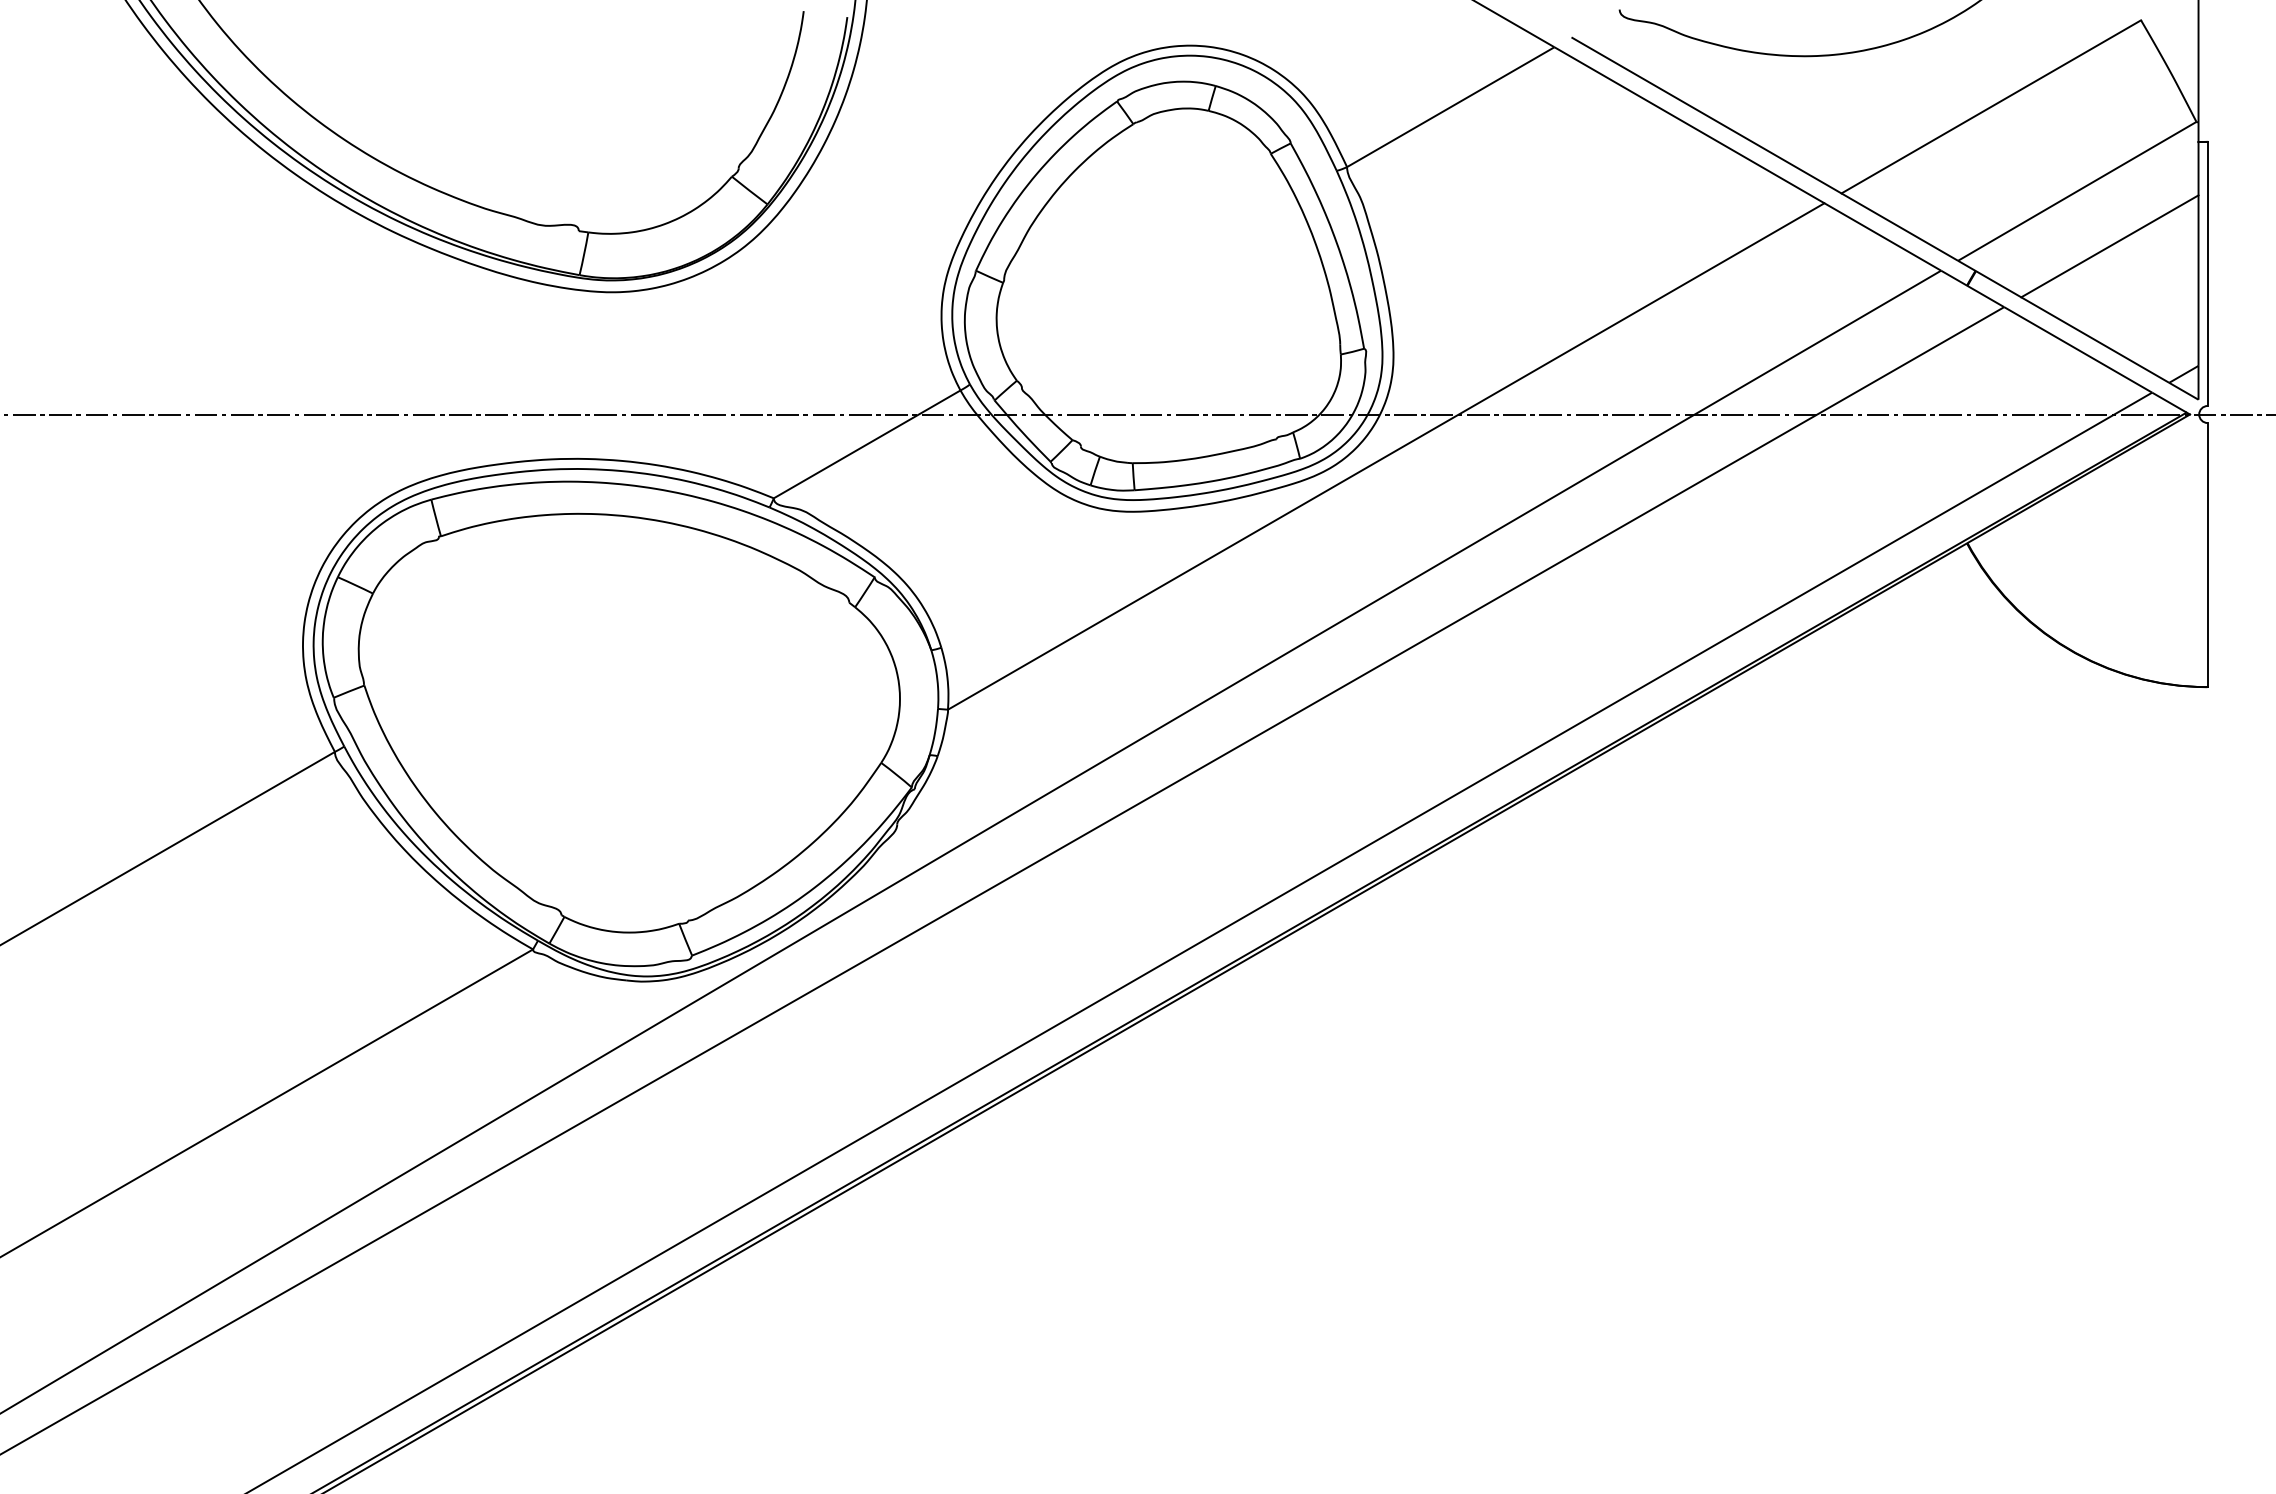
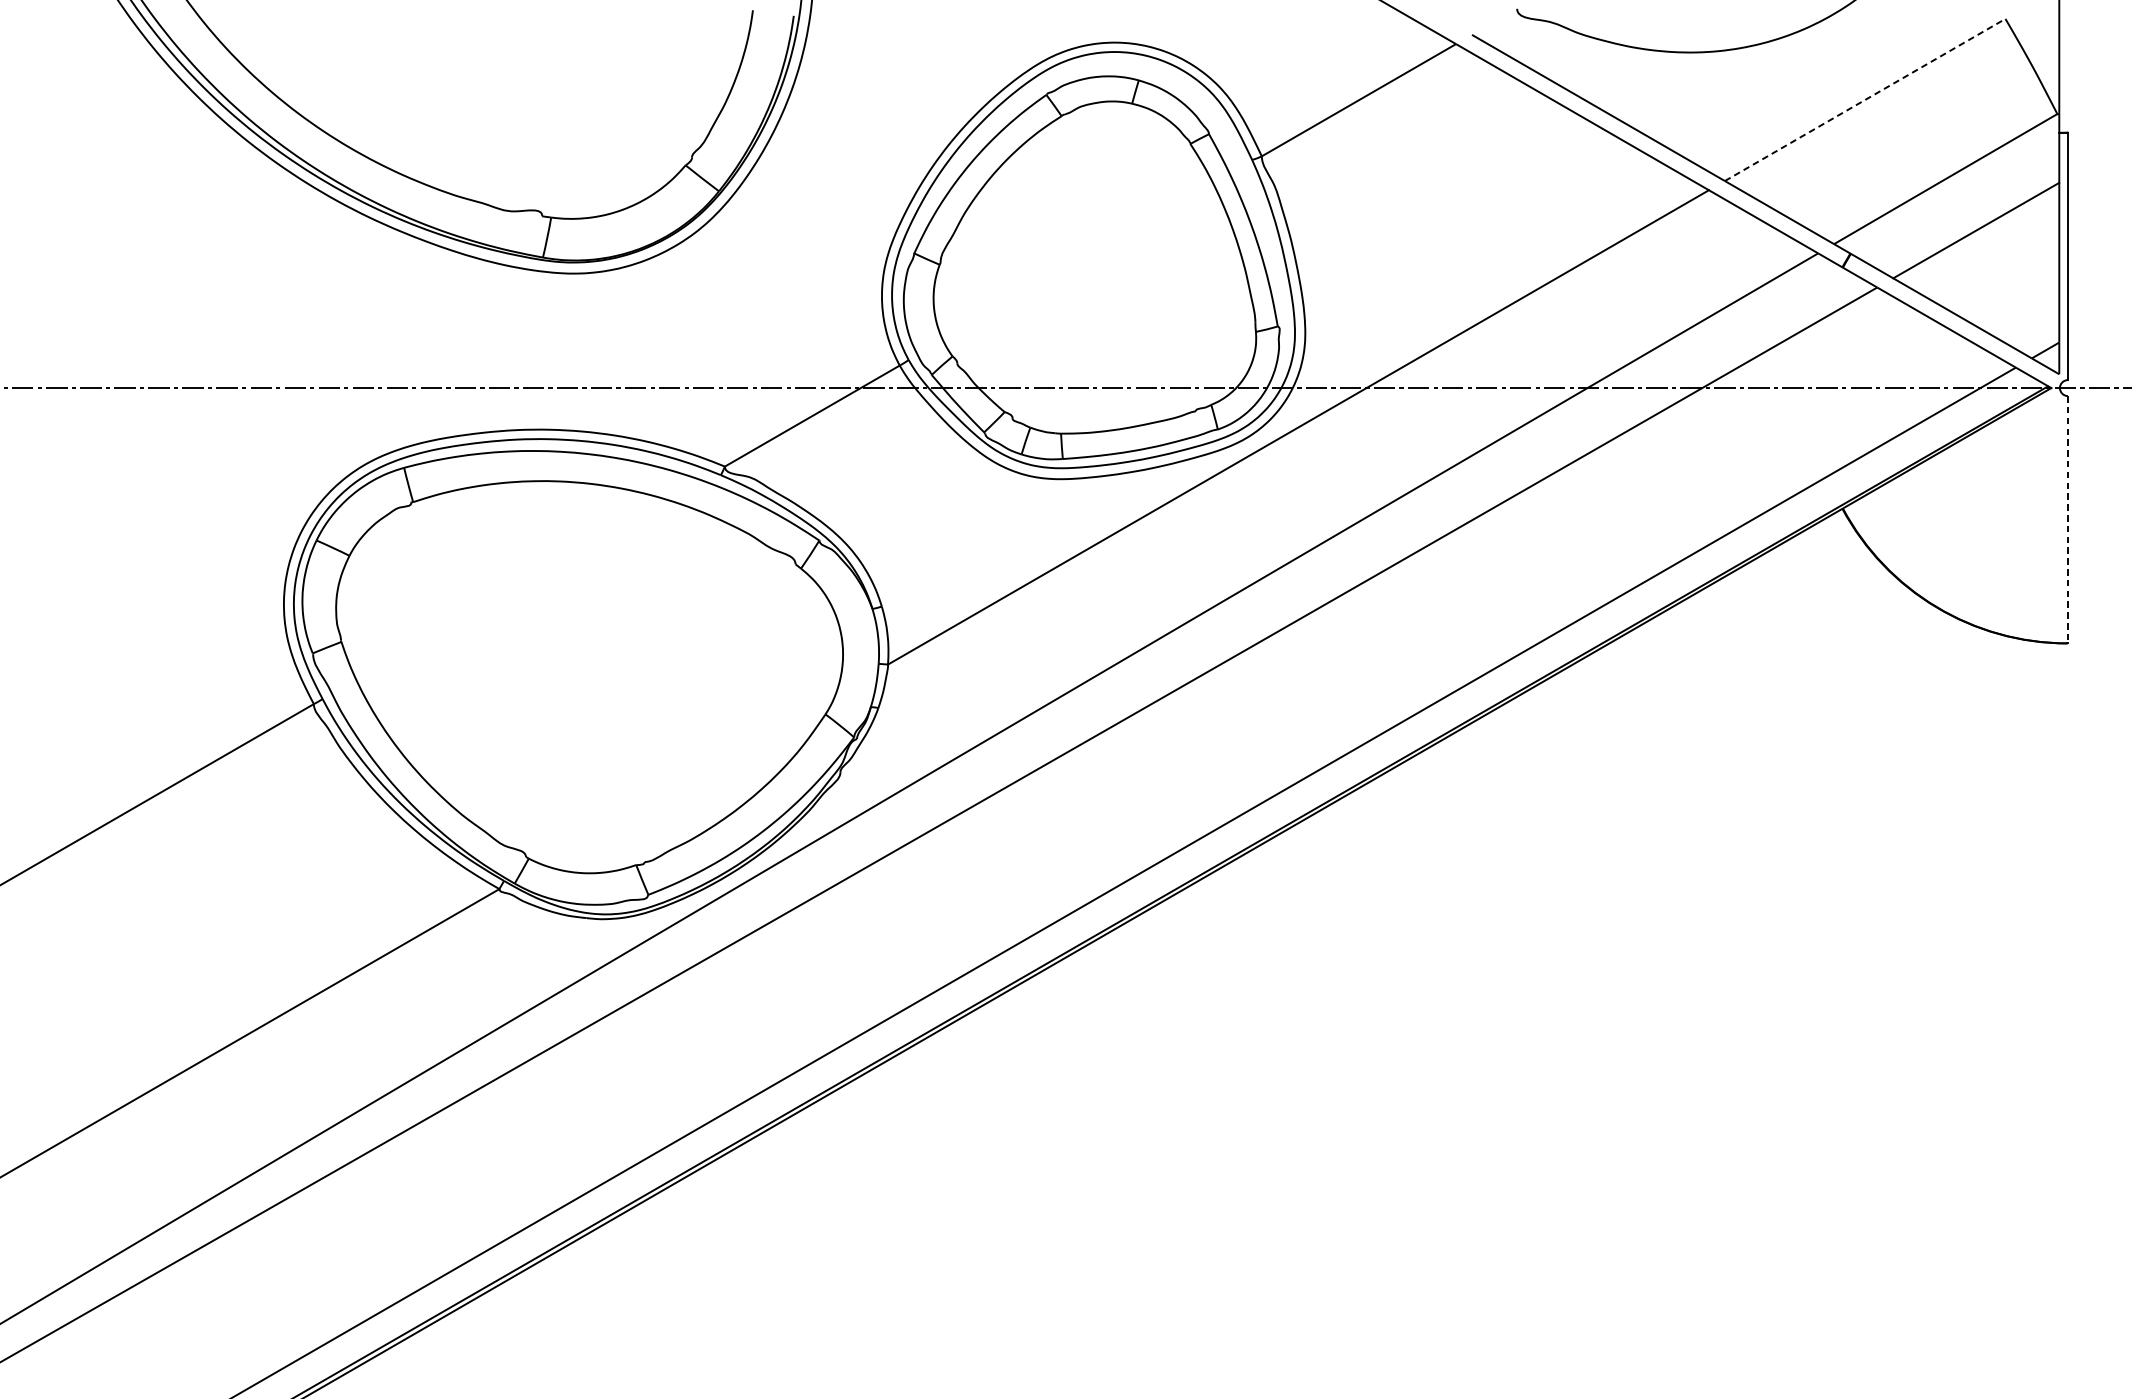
line: (1991, 106) -> (1865, 99), solid -> dashed
line: (2207, 555) -> (2067, 520), solid -> dashed

